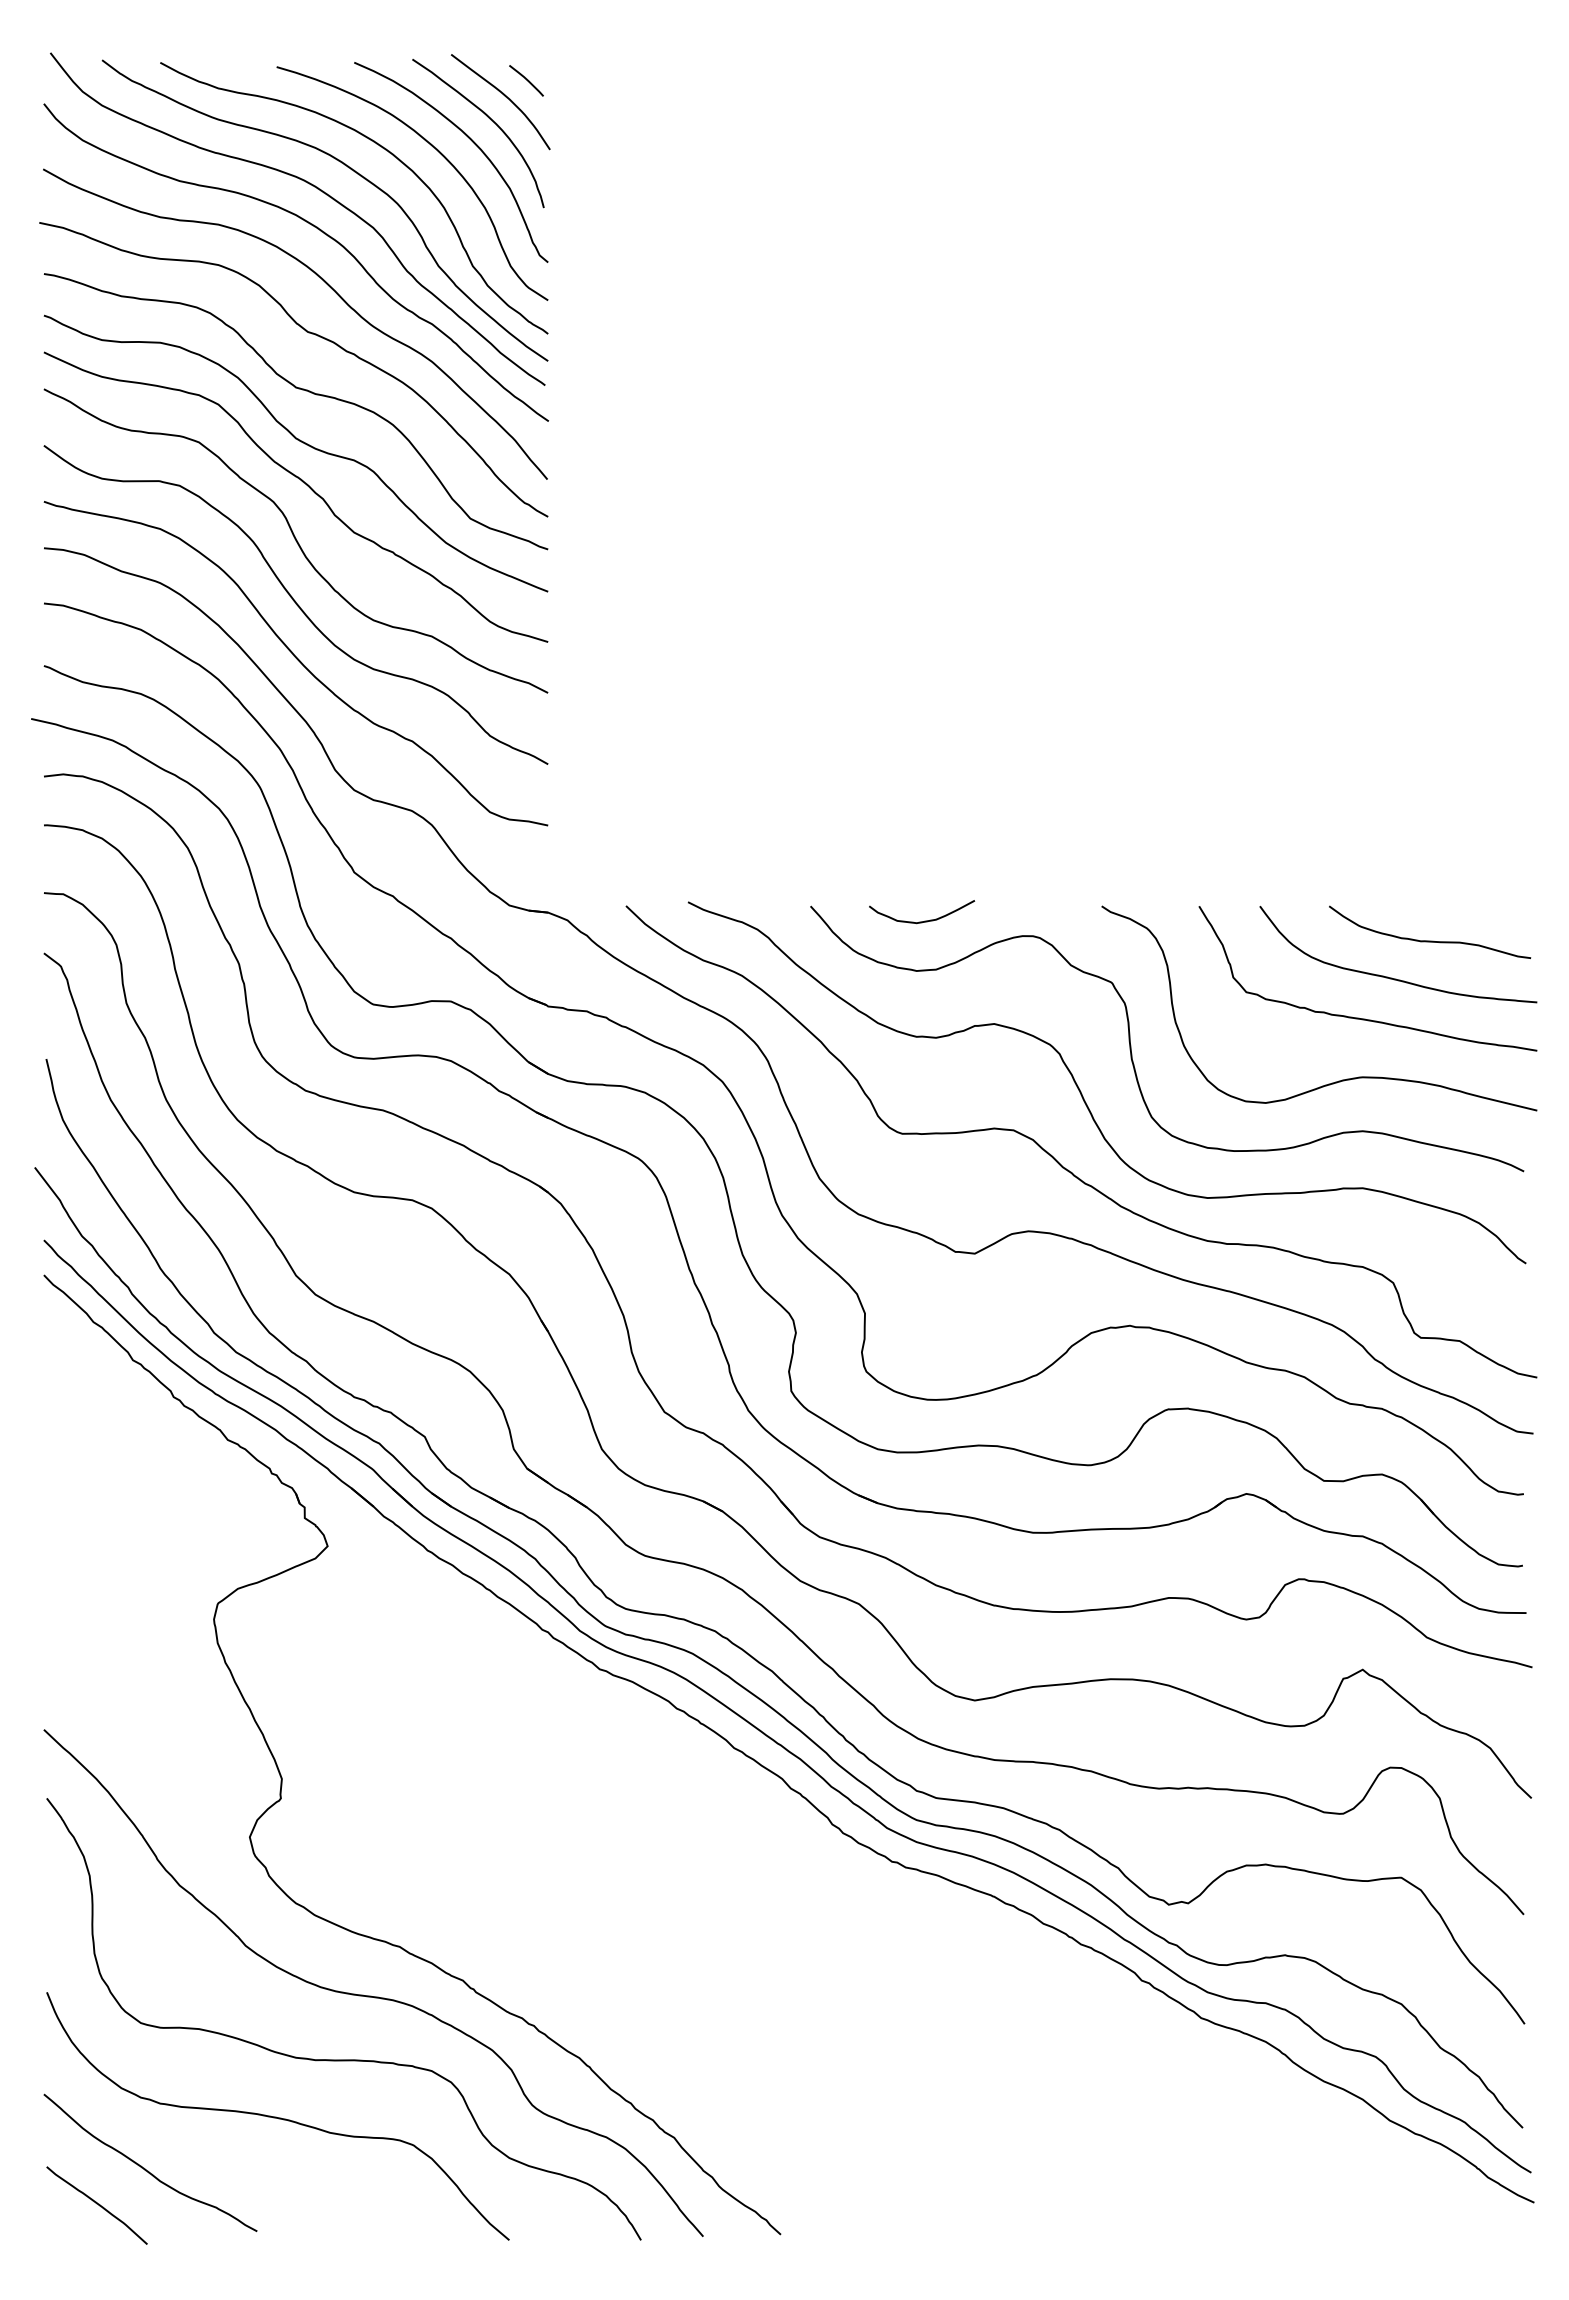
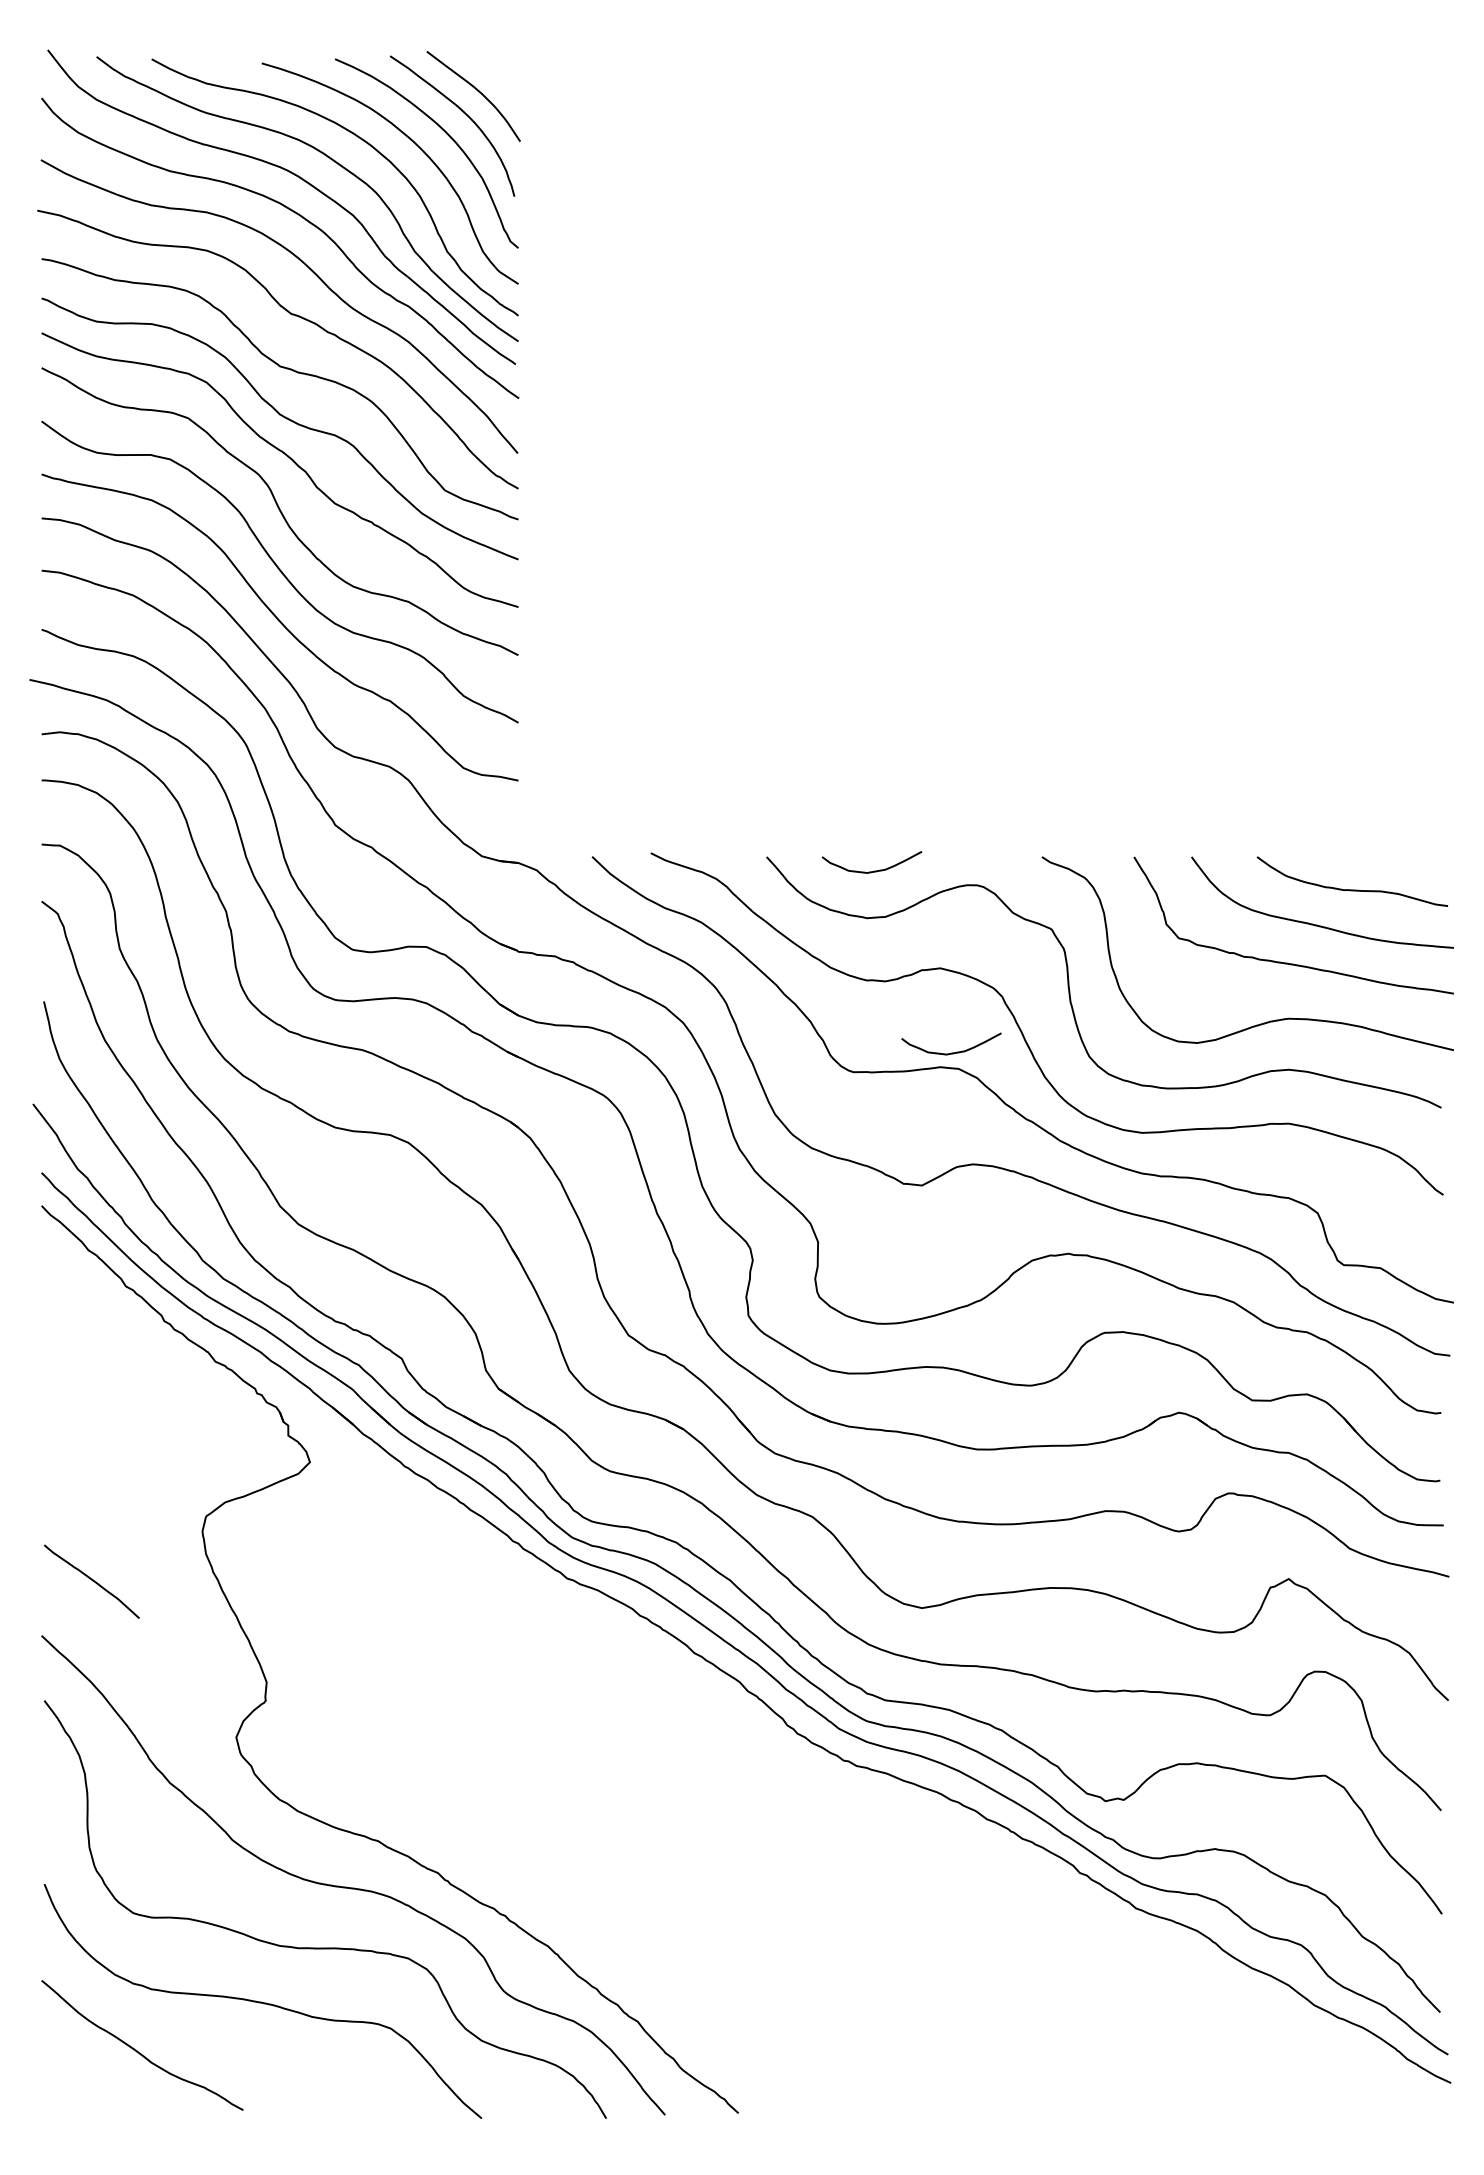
line: (526, 80) -> (498, 76), removed
curve: (1008, 1112) -> (953, 1052), added
curve: (96, 2204) -> (91, 1580), moved

